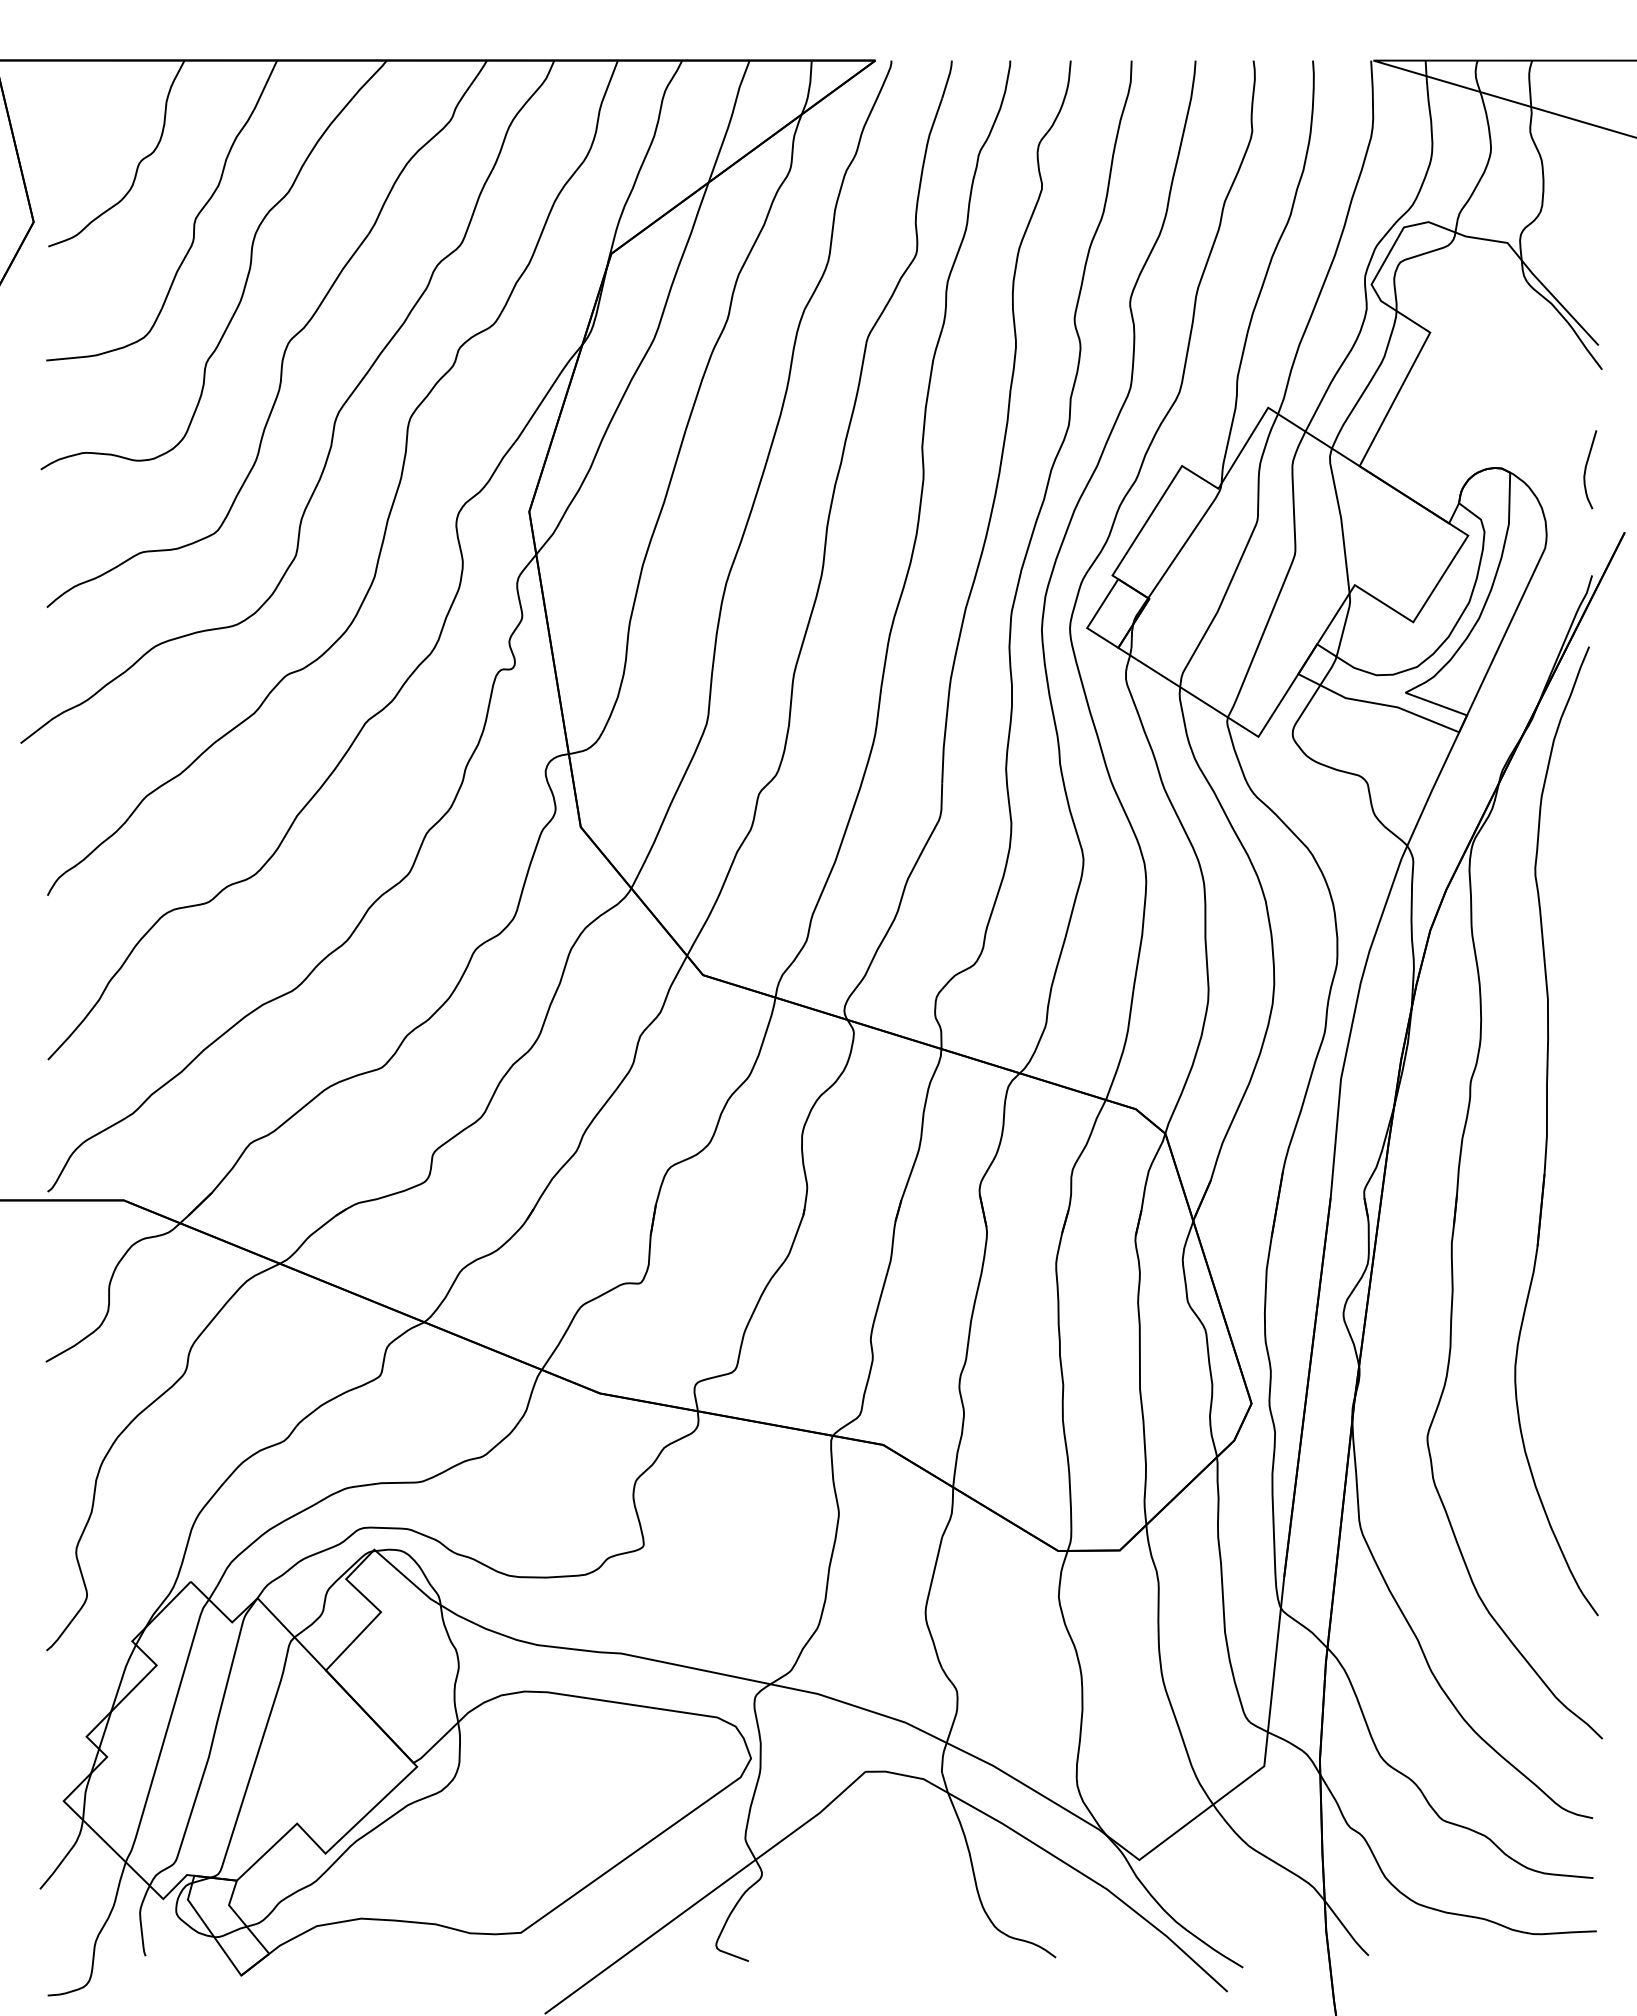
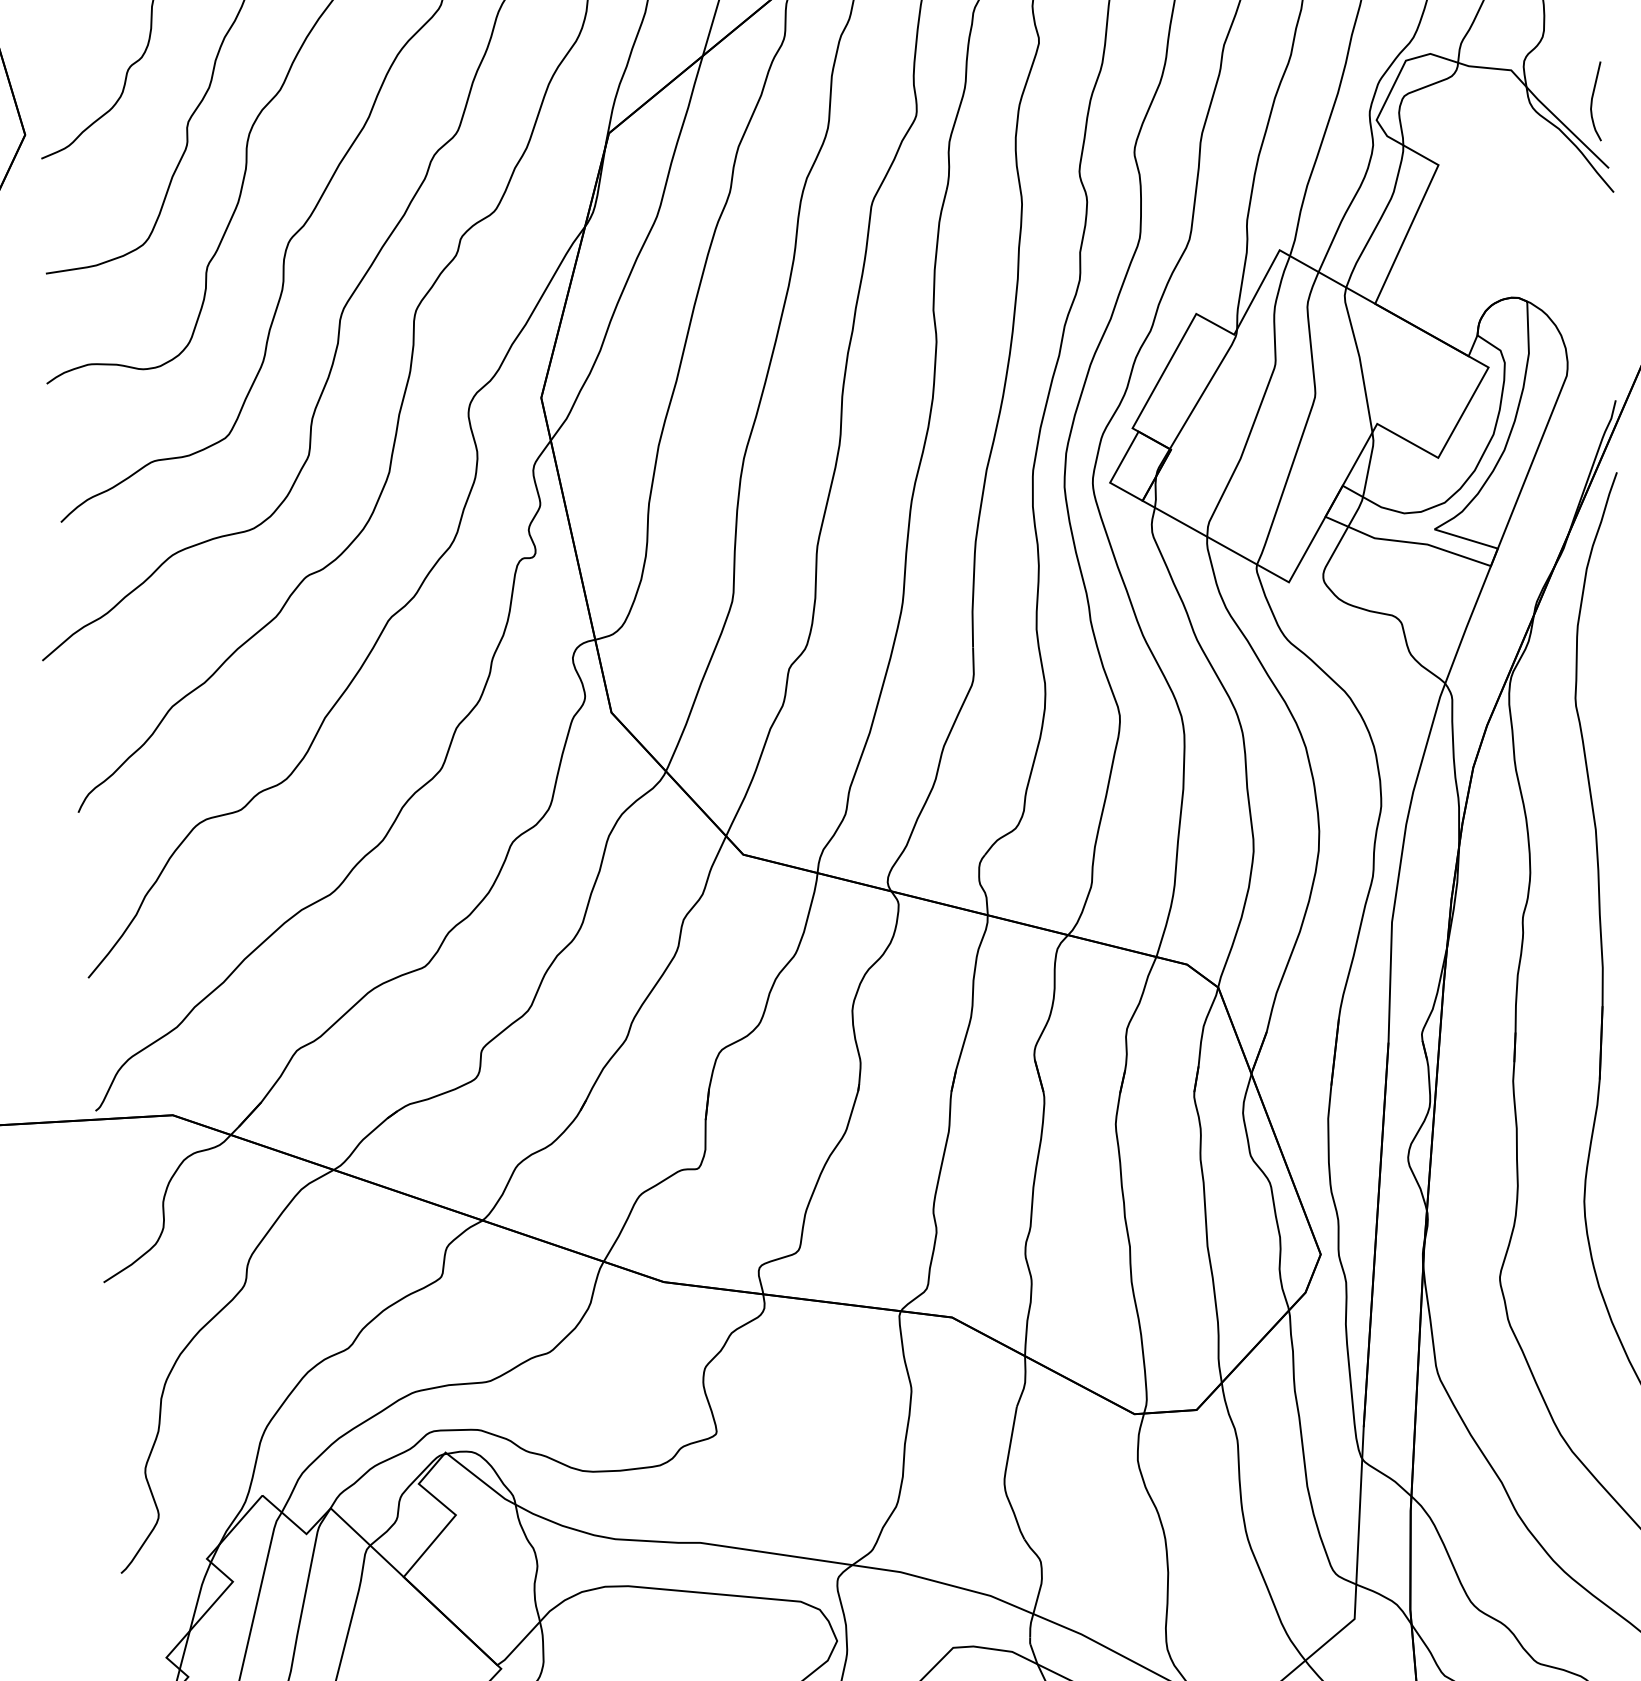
curve: (1586, 469) -> (1592, 101), moved

